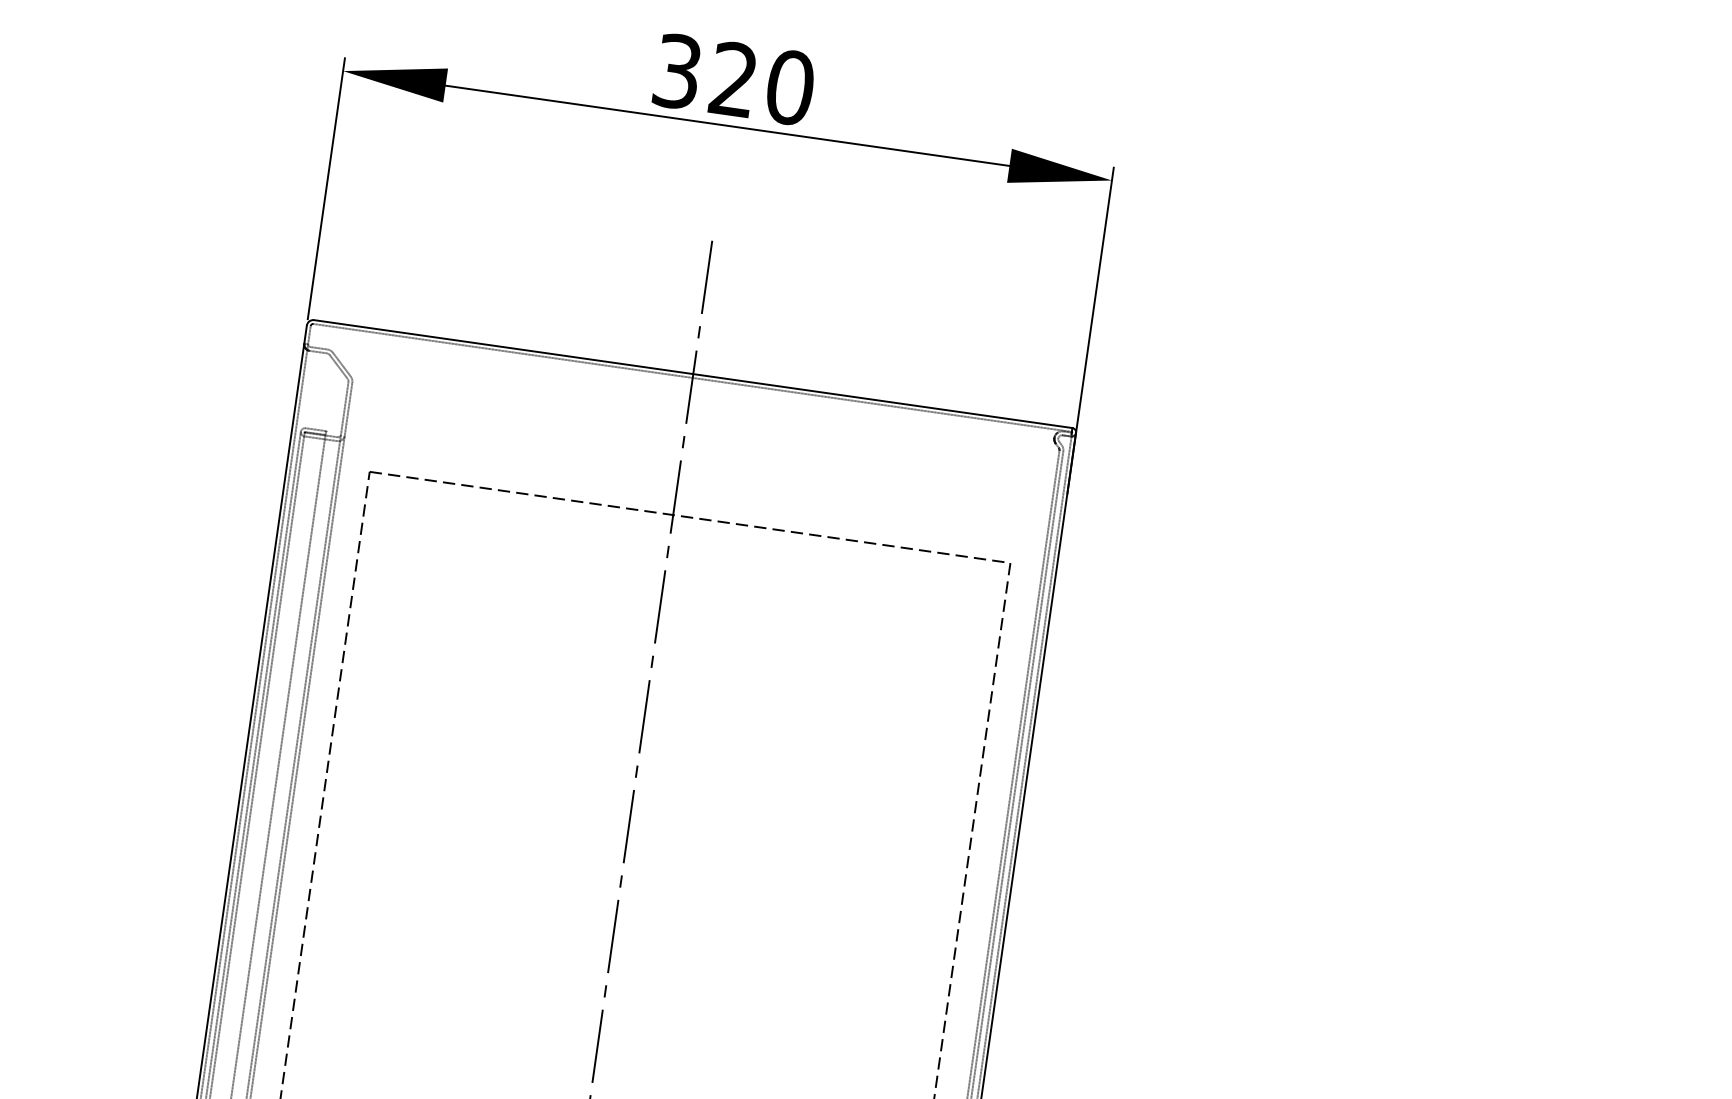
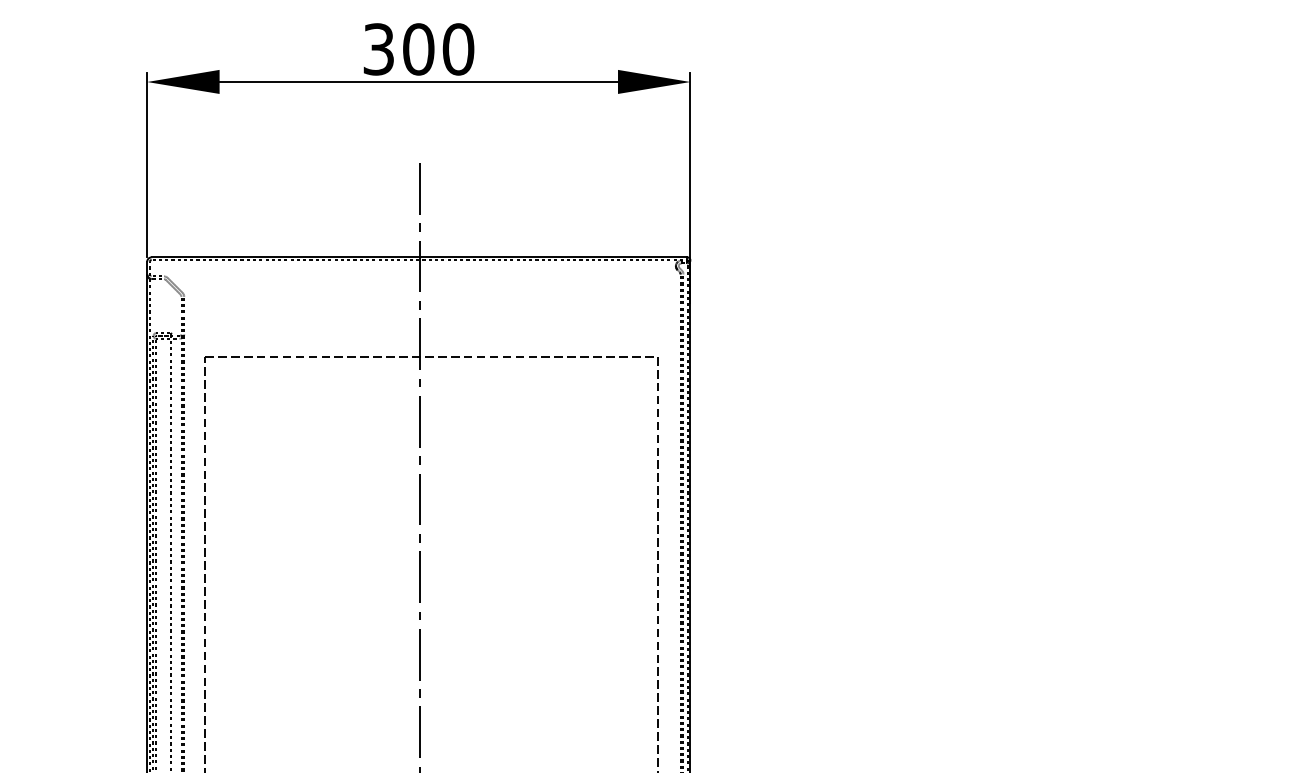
text: (733, 79) -> (418, 49), 320 -> 300

